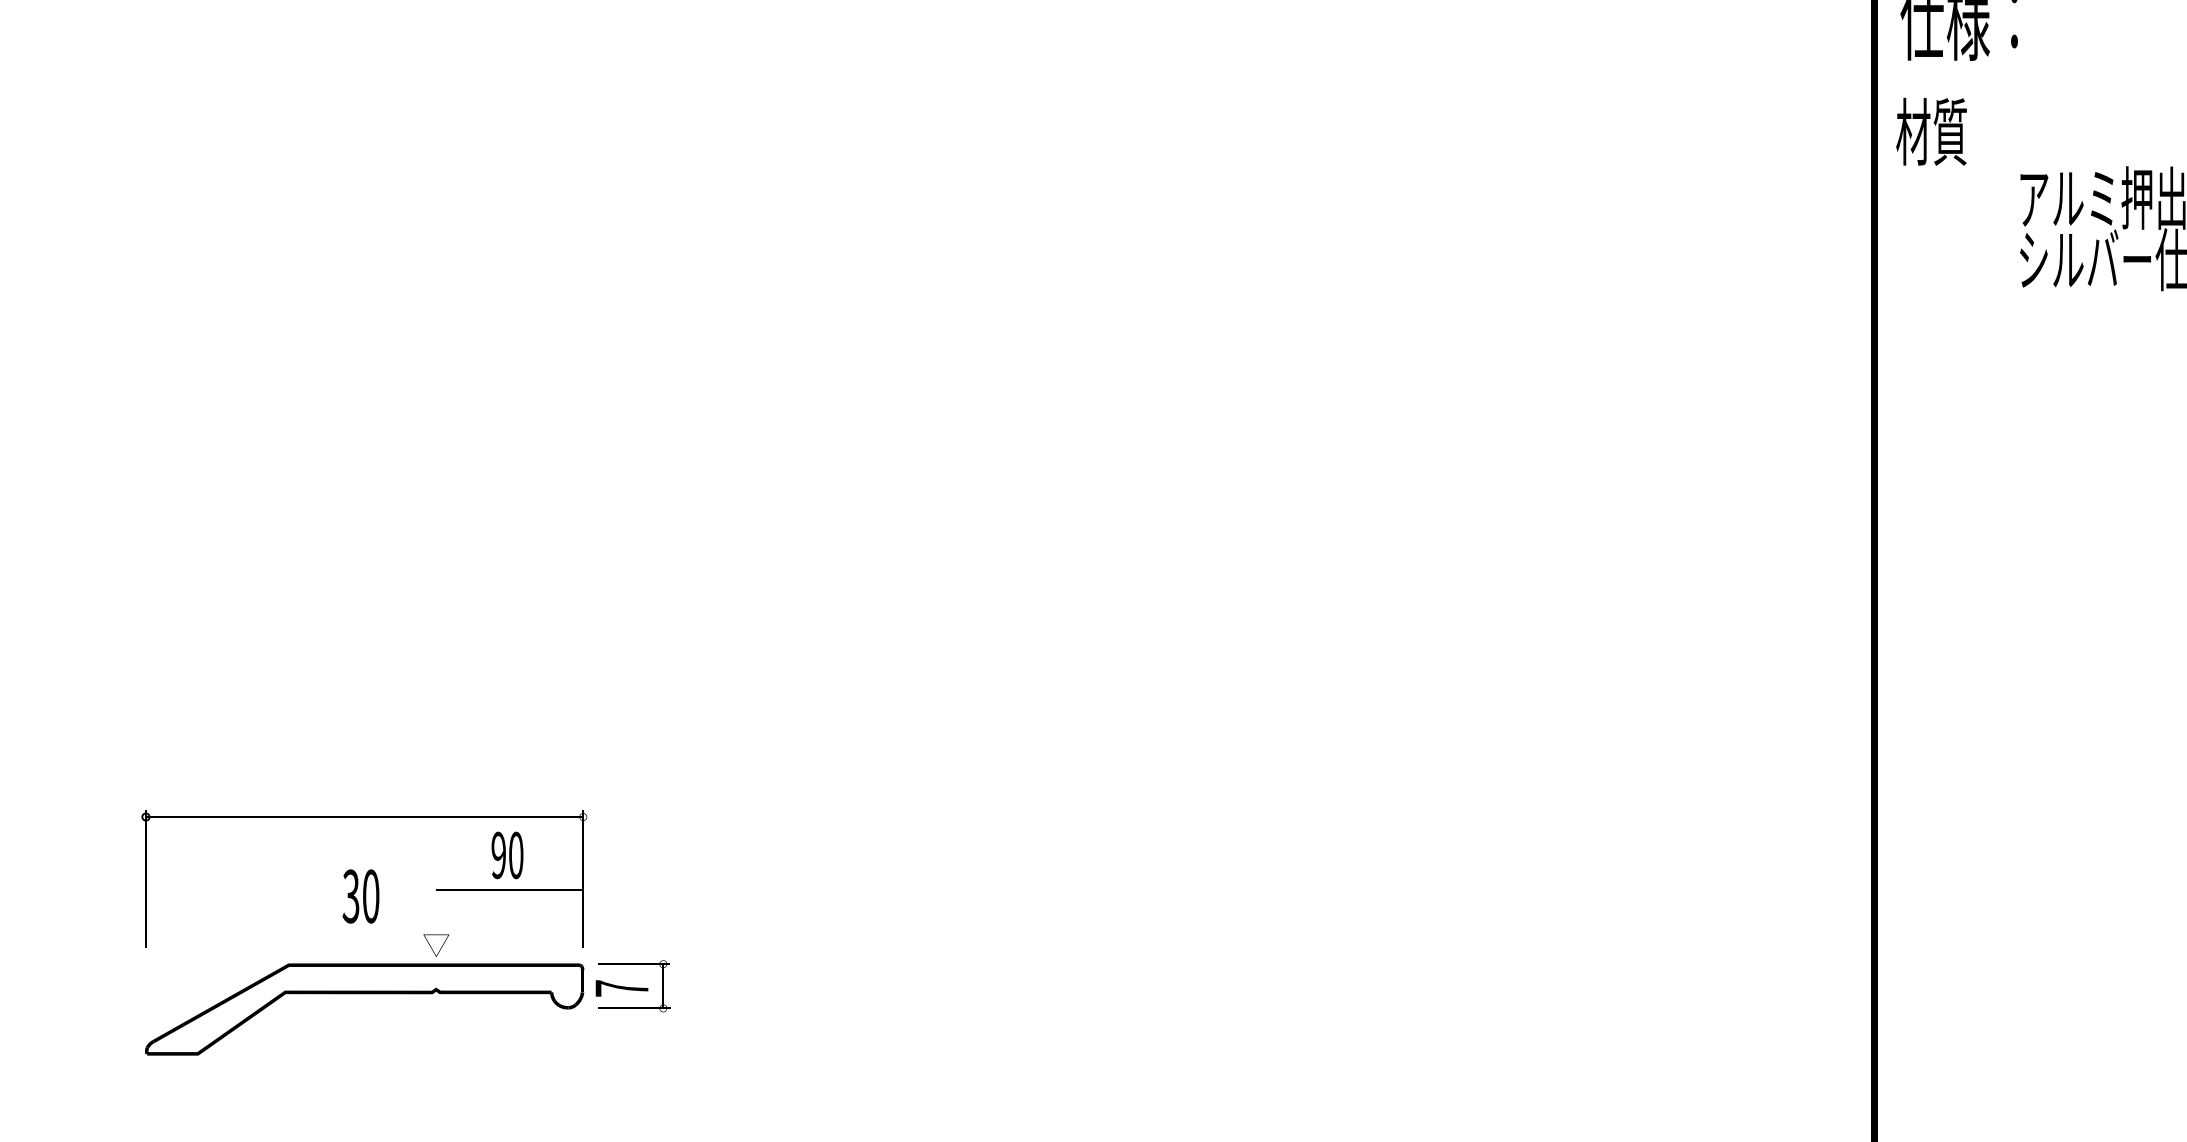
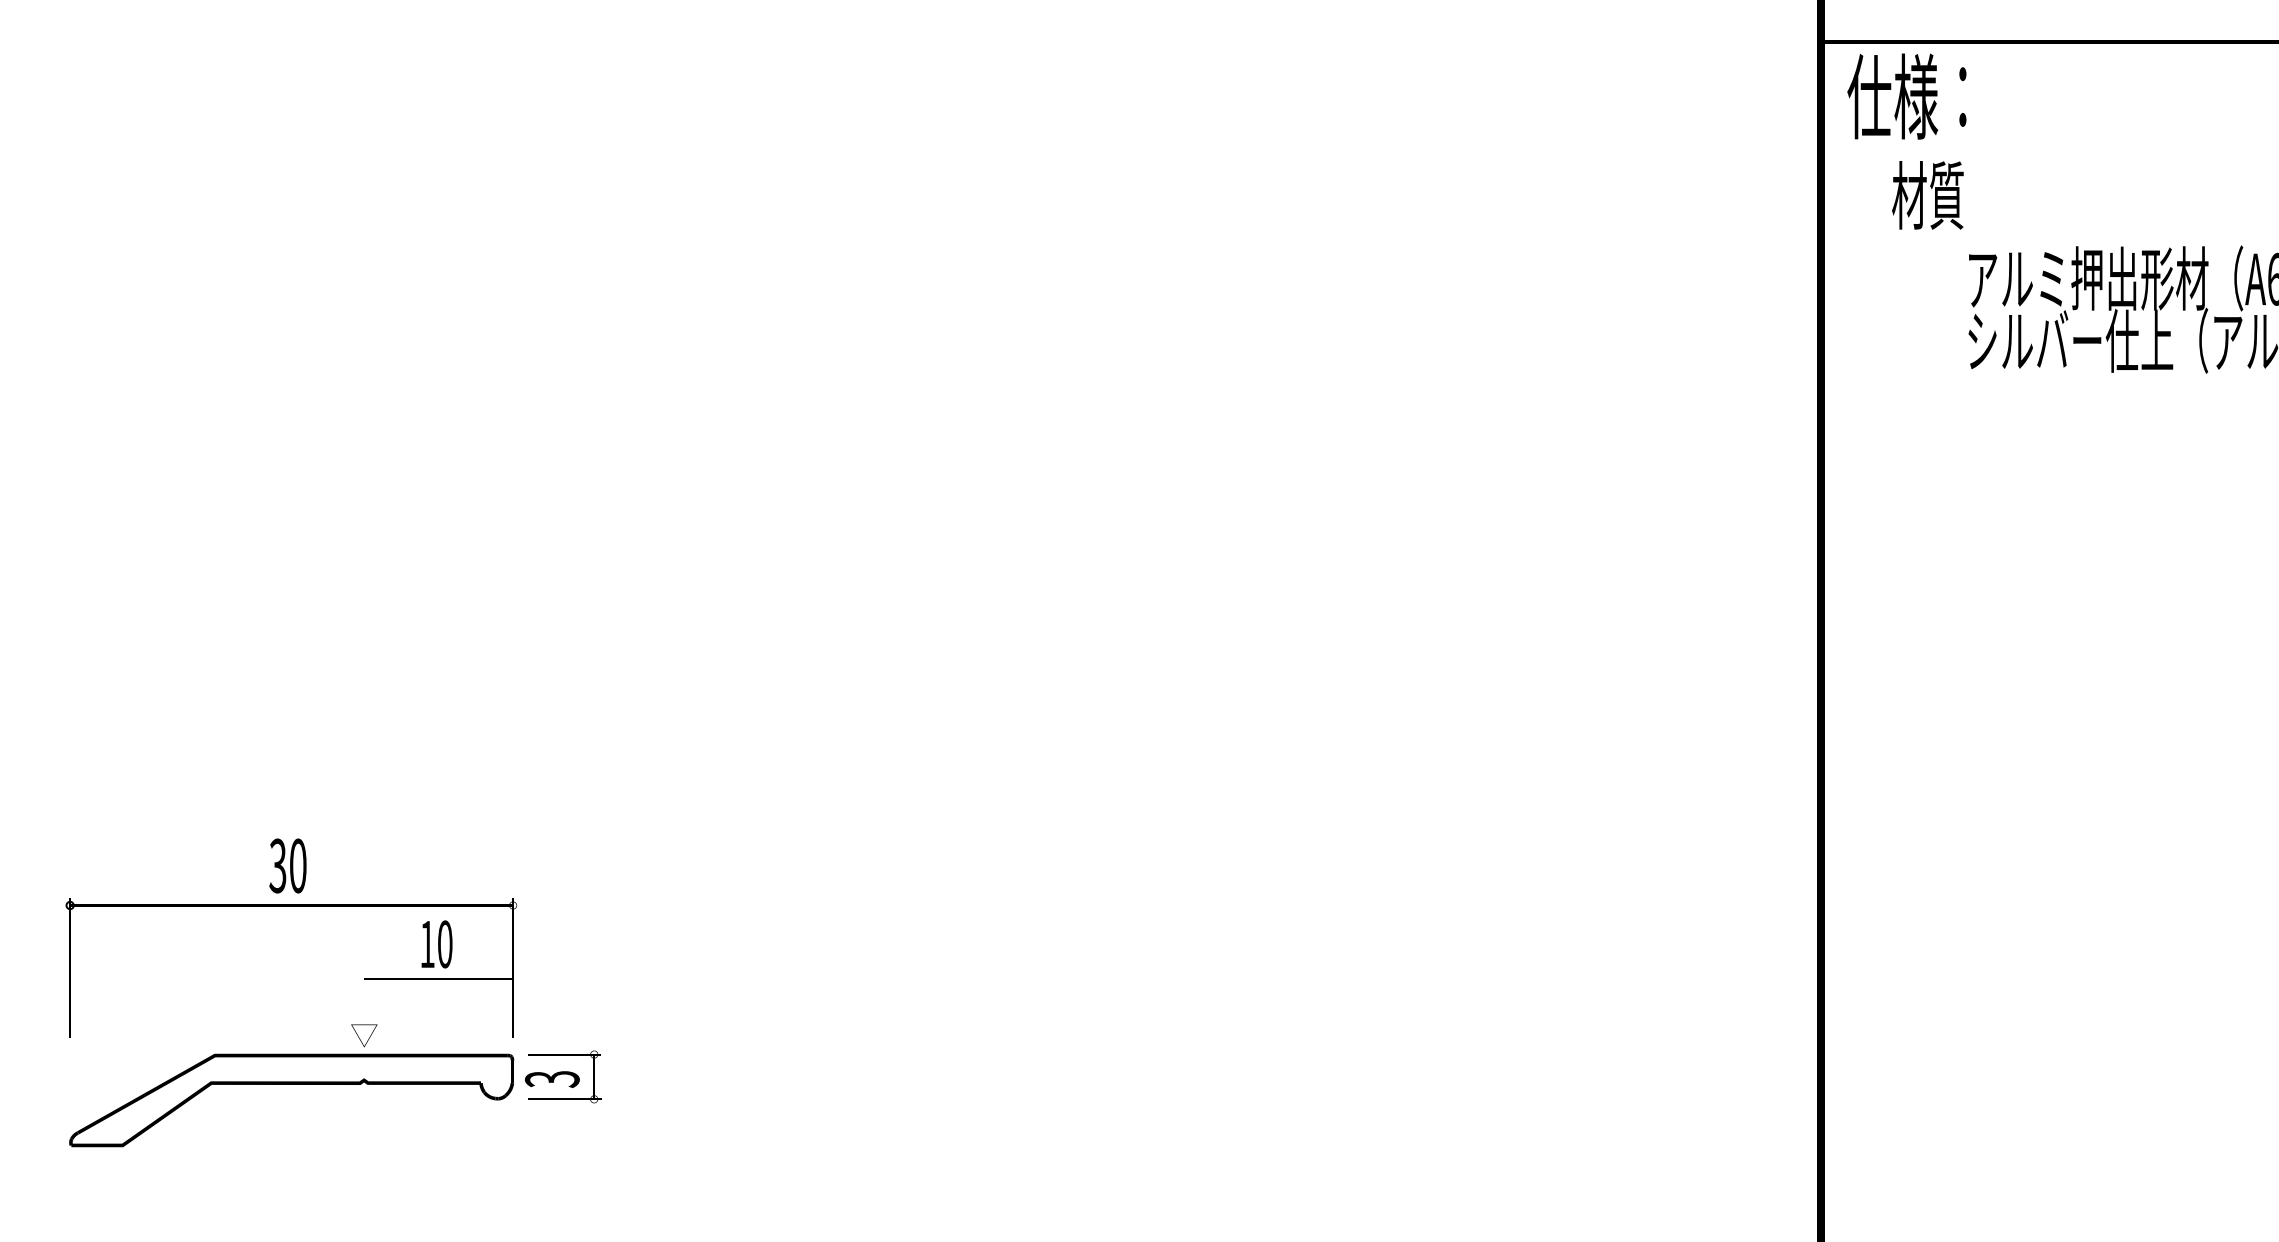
text: (1931, 131) -> (1927, 195), moved
text: (498, 855) -> (427, 944), 90 -> 10
text: (360, 896) -> (287, 865), moved
text: (621, 988) -> (551, 1079), 7 -> 3

